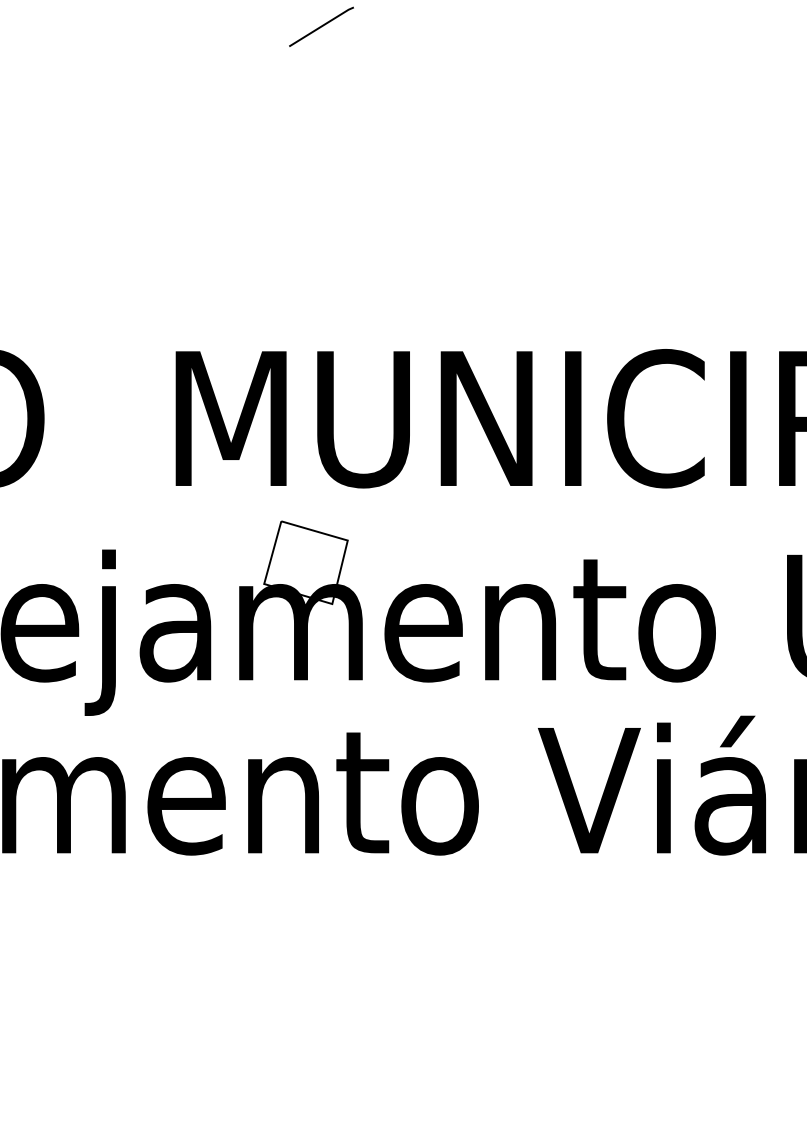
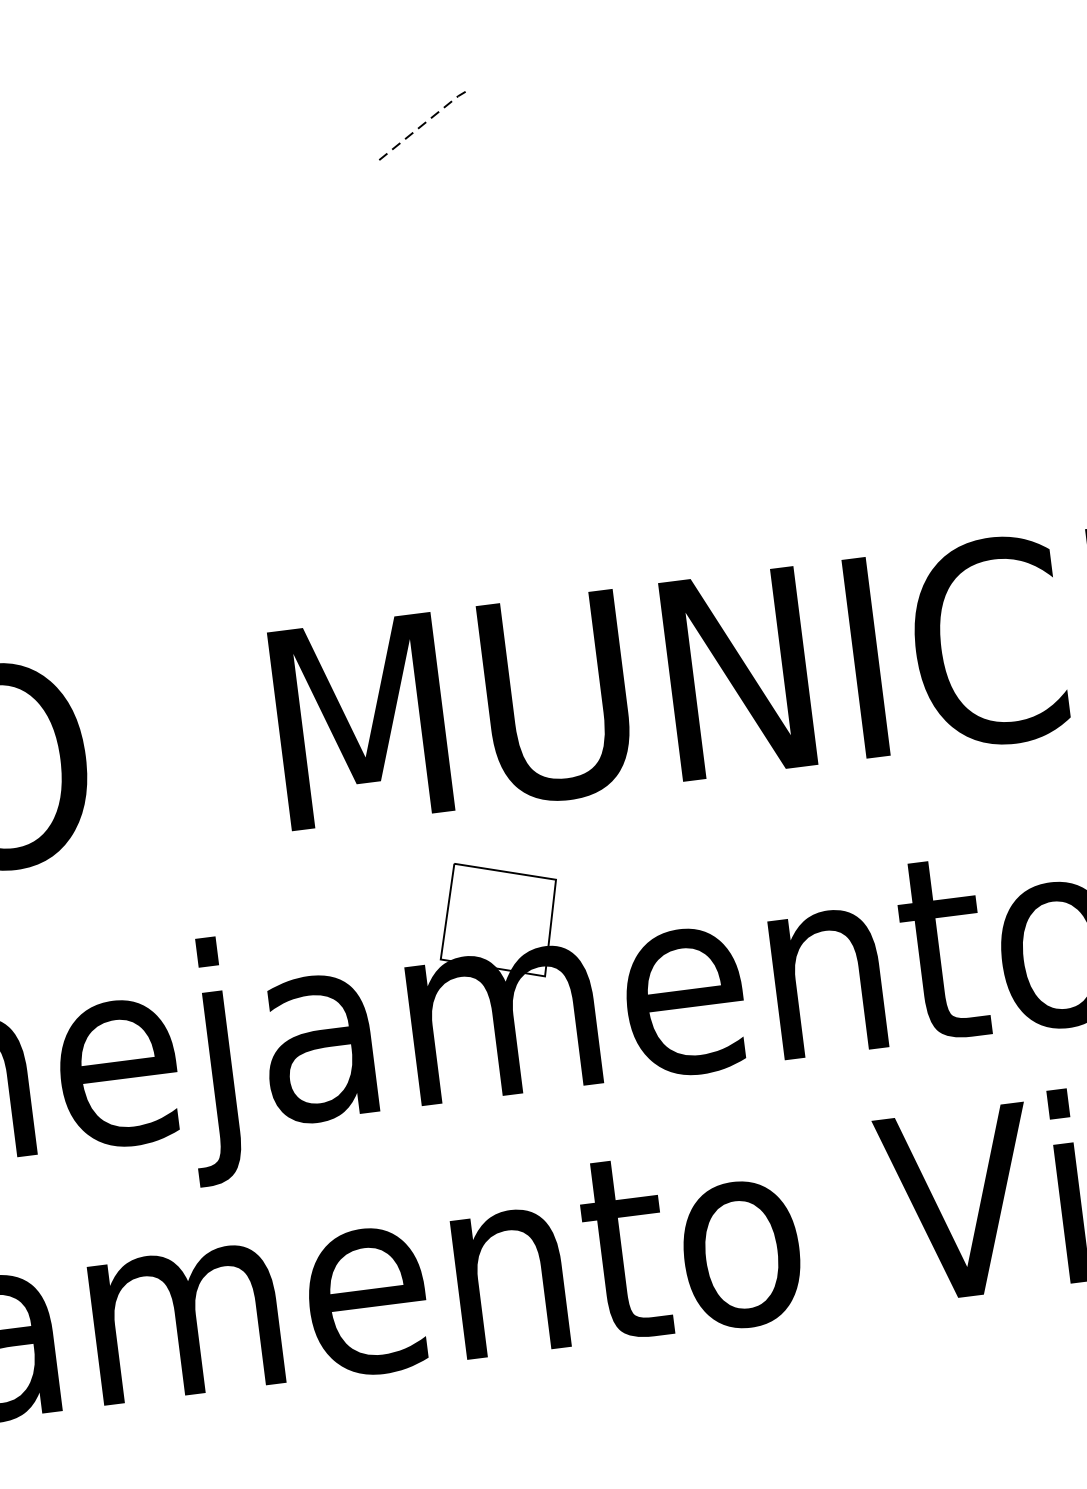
line: (321, 26) -> (421, 125), solid -> dashed

